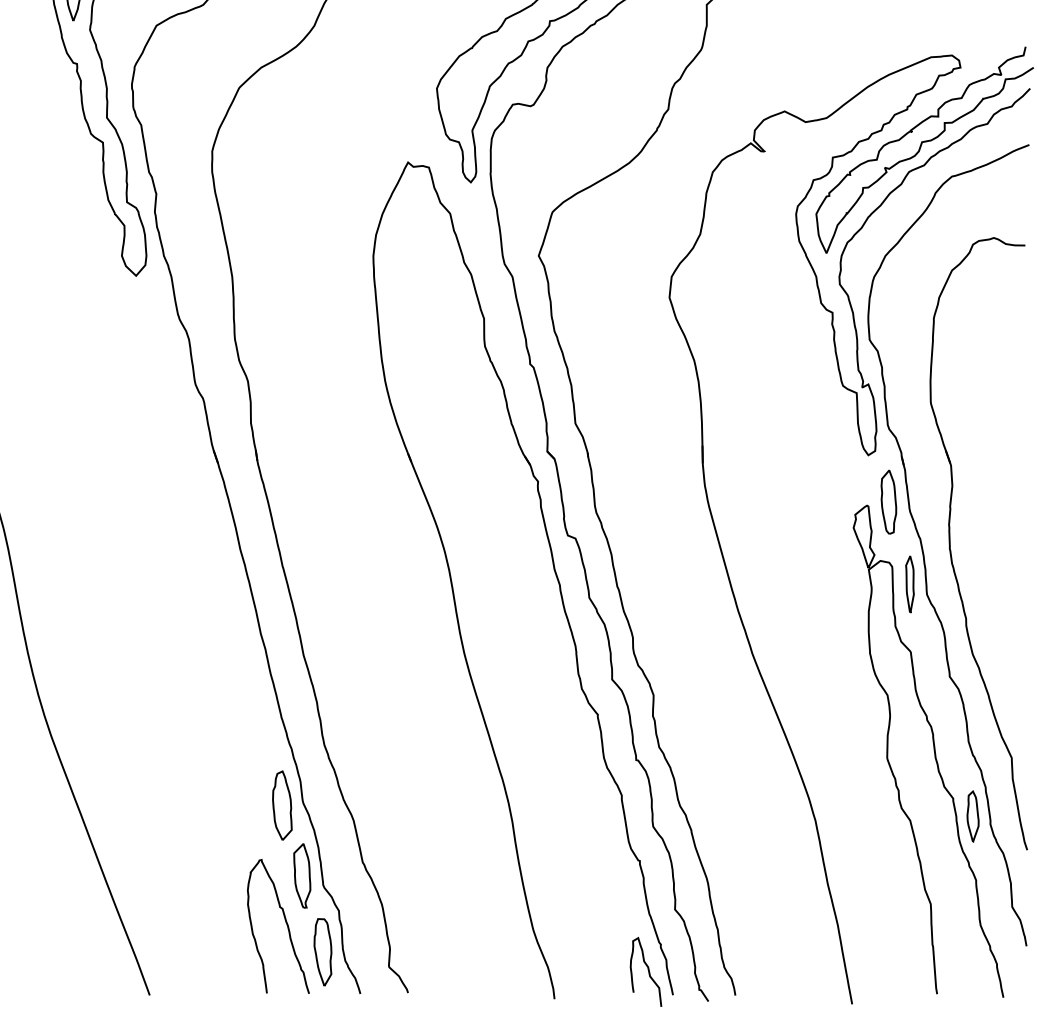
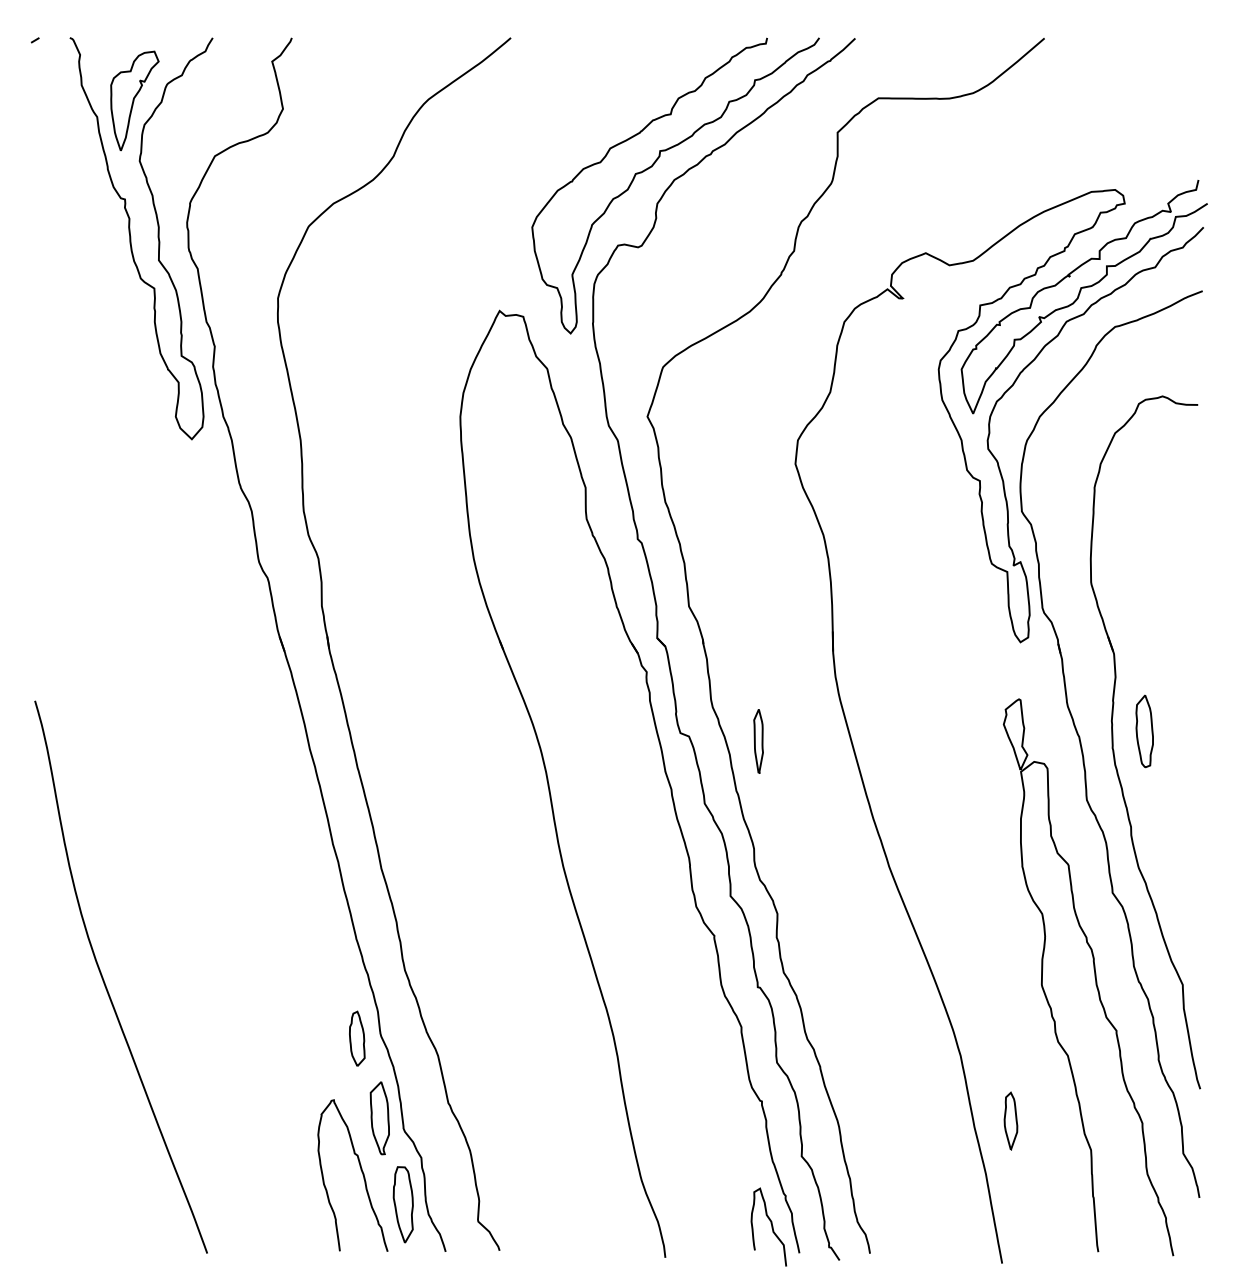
part: (888, 502) -> (1144, 731), moved
part: (909, 584) -> (758, 741), moved
part: (281, 805) -> (356, 1038), size x0.7
part: (972, 816) -> (1010, 1120), moved

